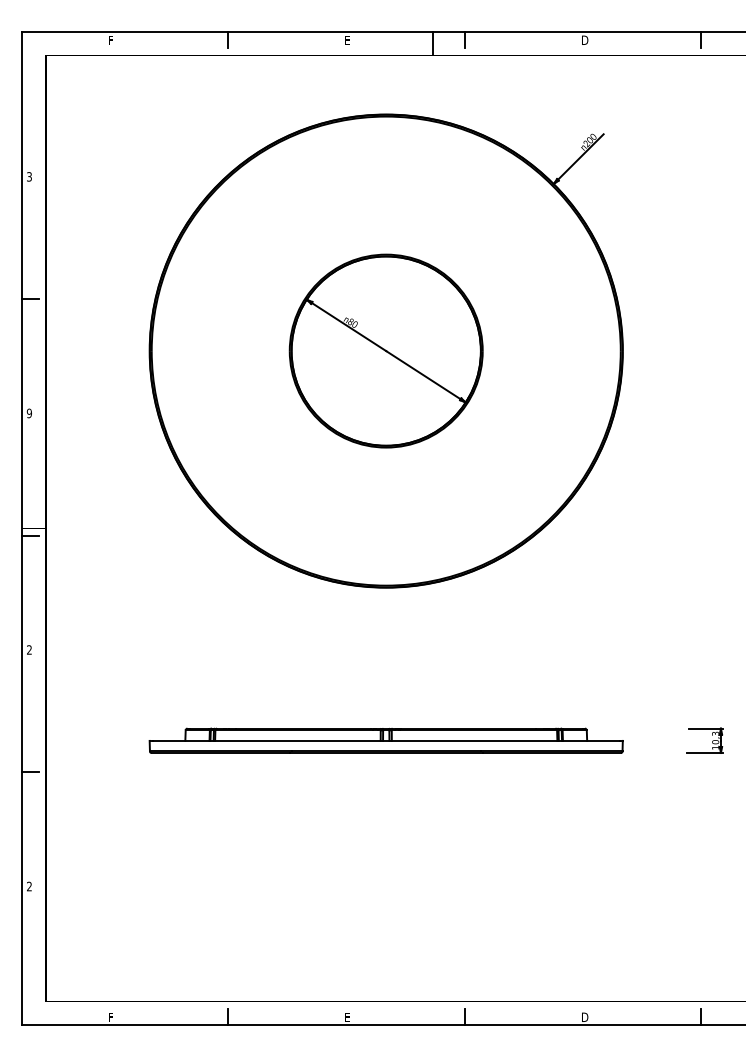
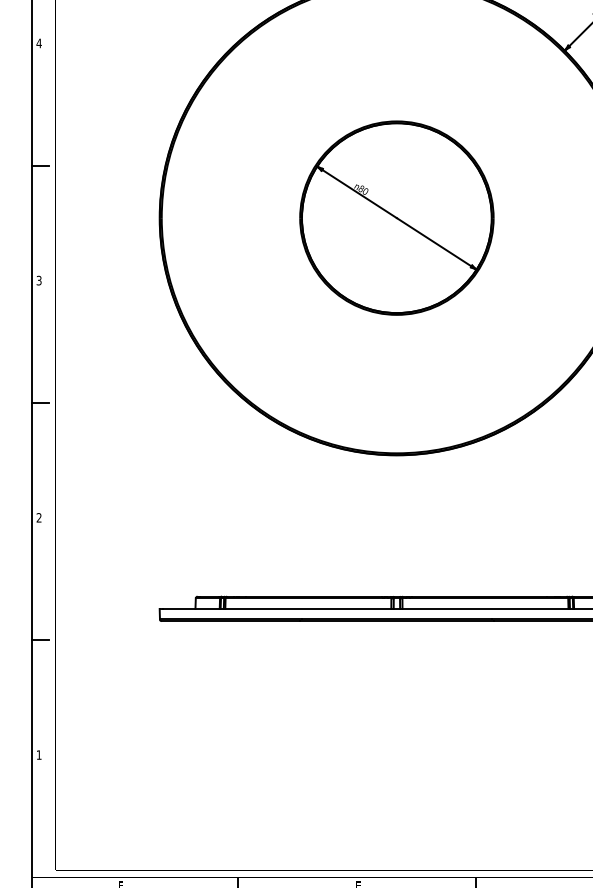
text: (29, 176) -> (39, 43), 3 -> 4
text: (28, 412) -> (38, 279), 9 -> 3
text: (29, 886) -> (39, 754), 2 -> 1

